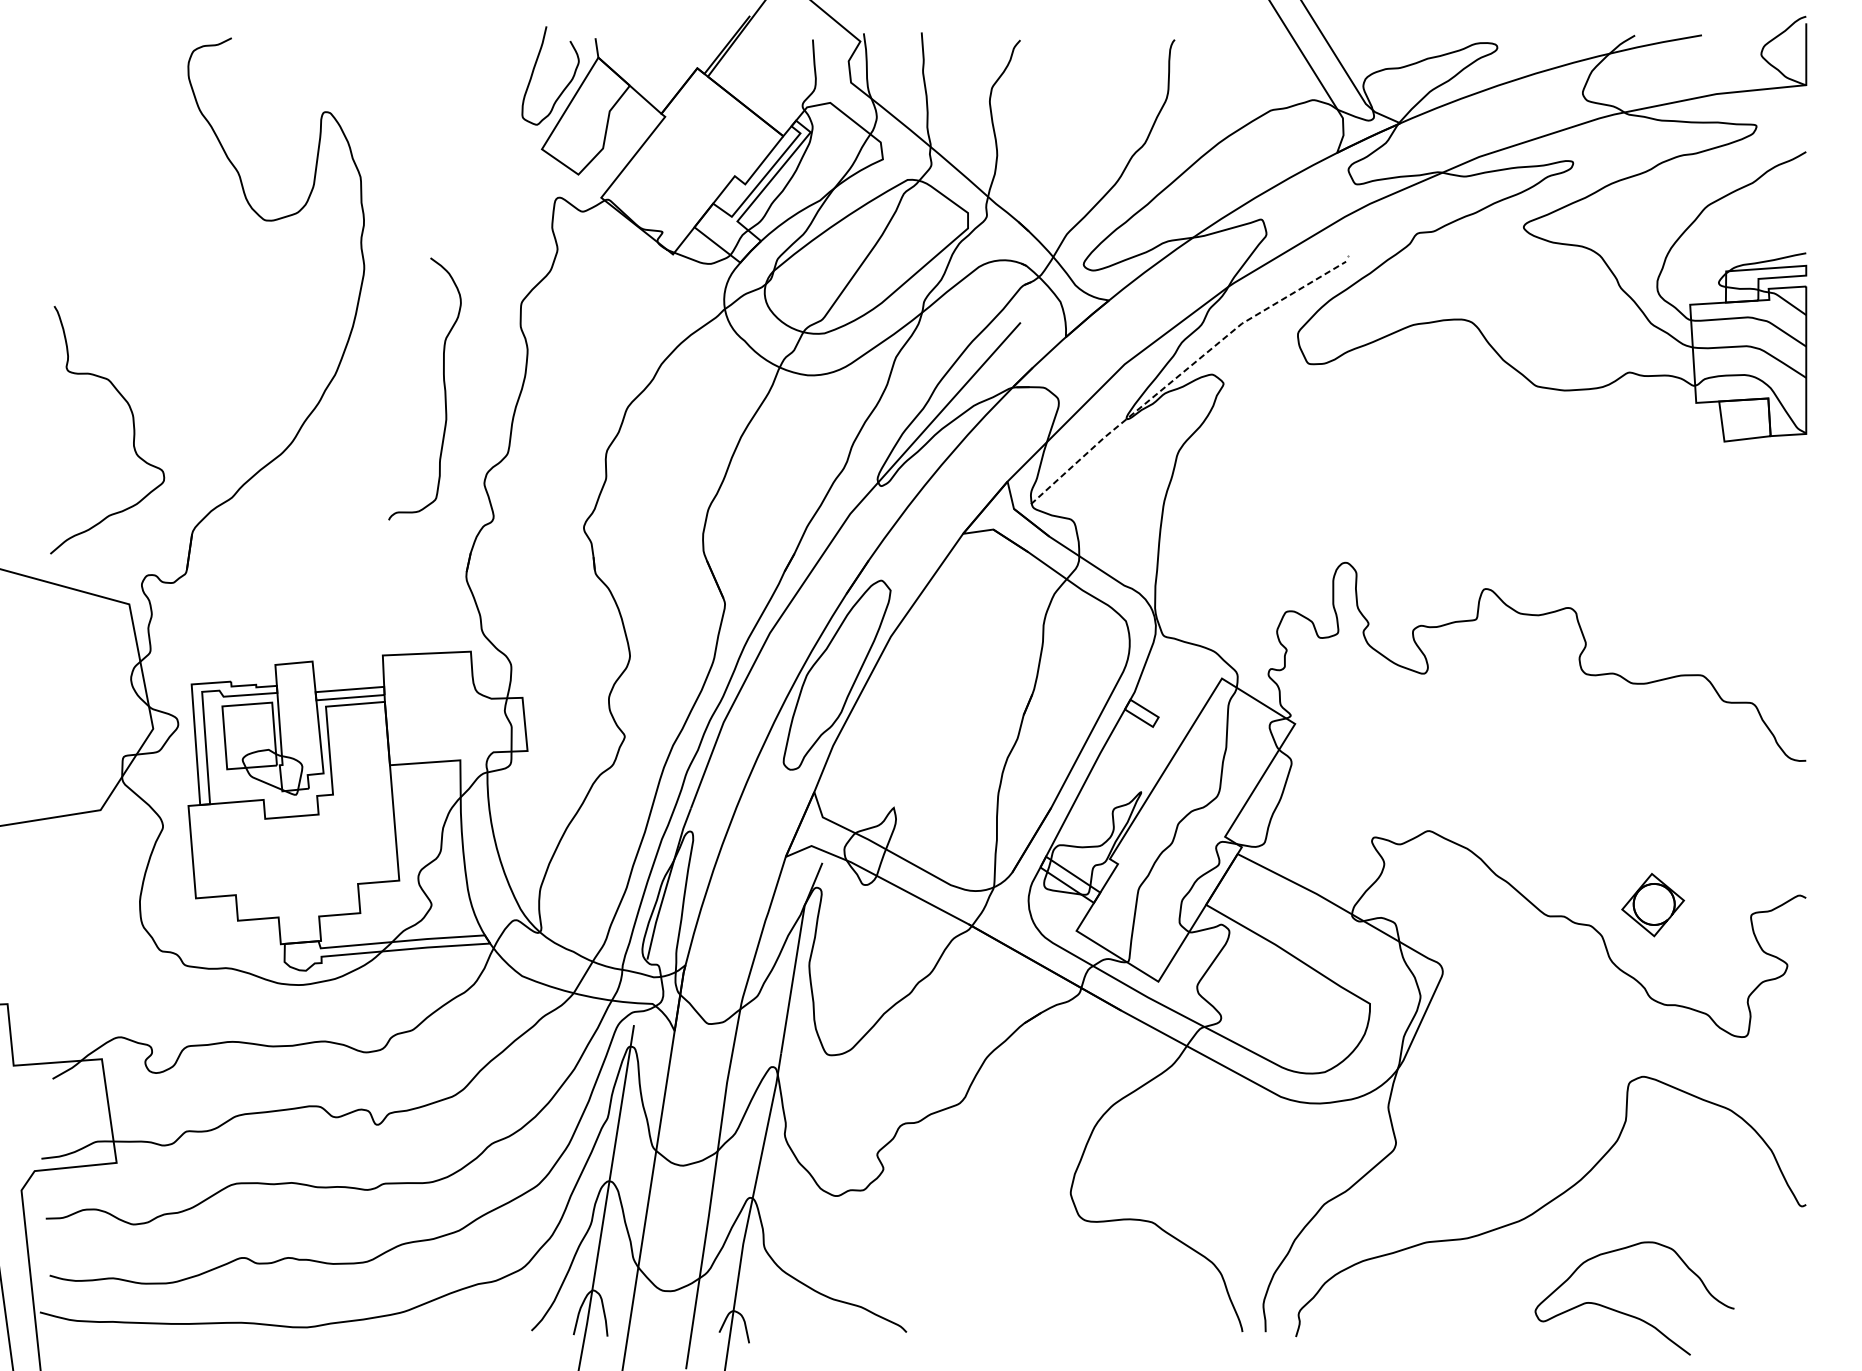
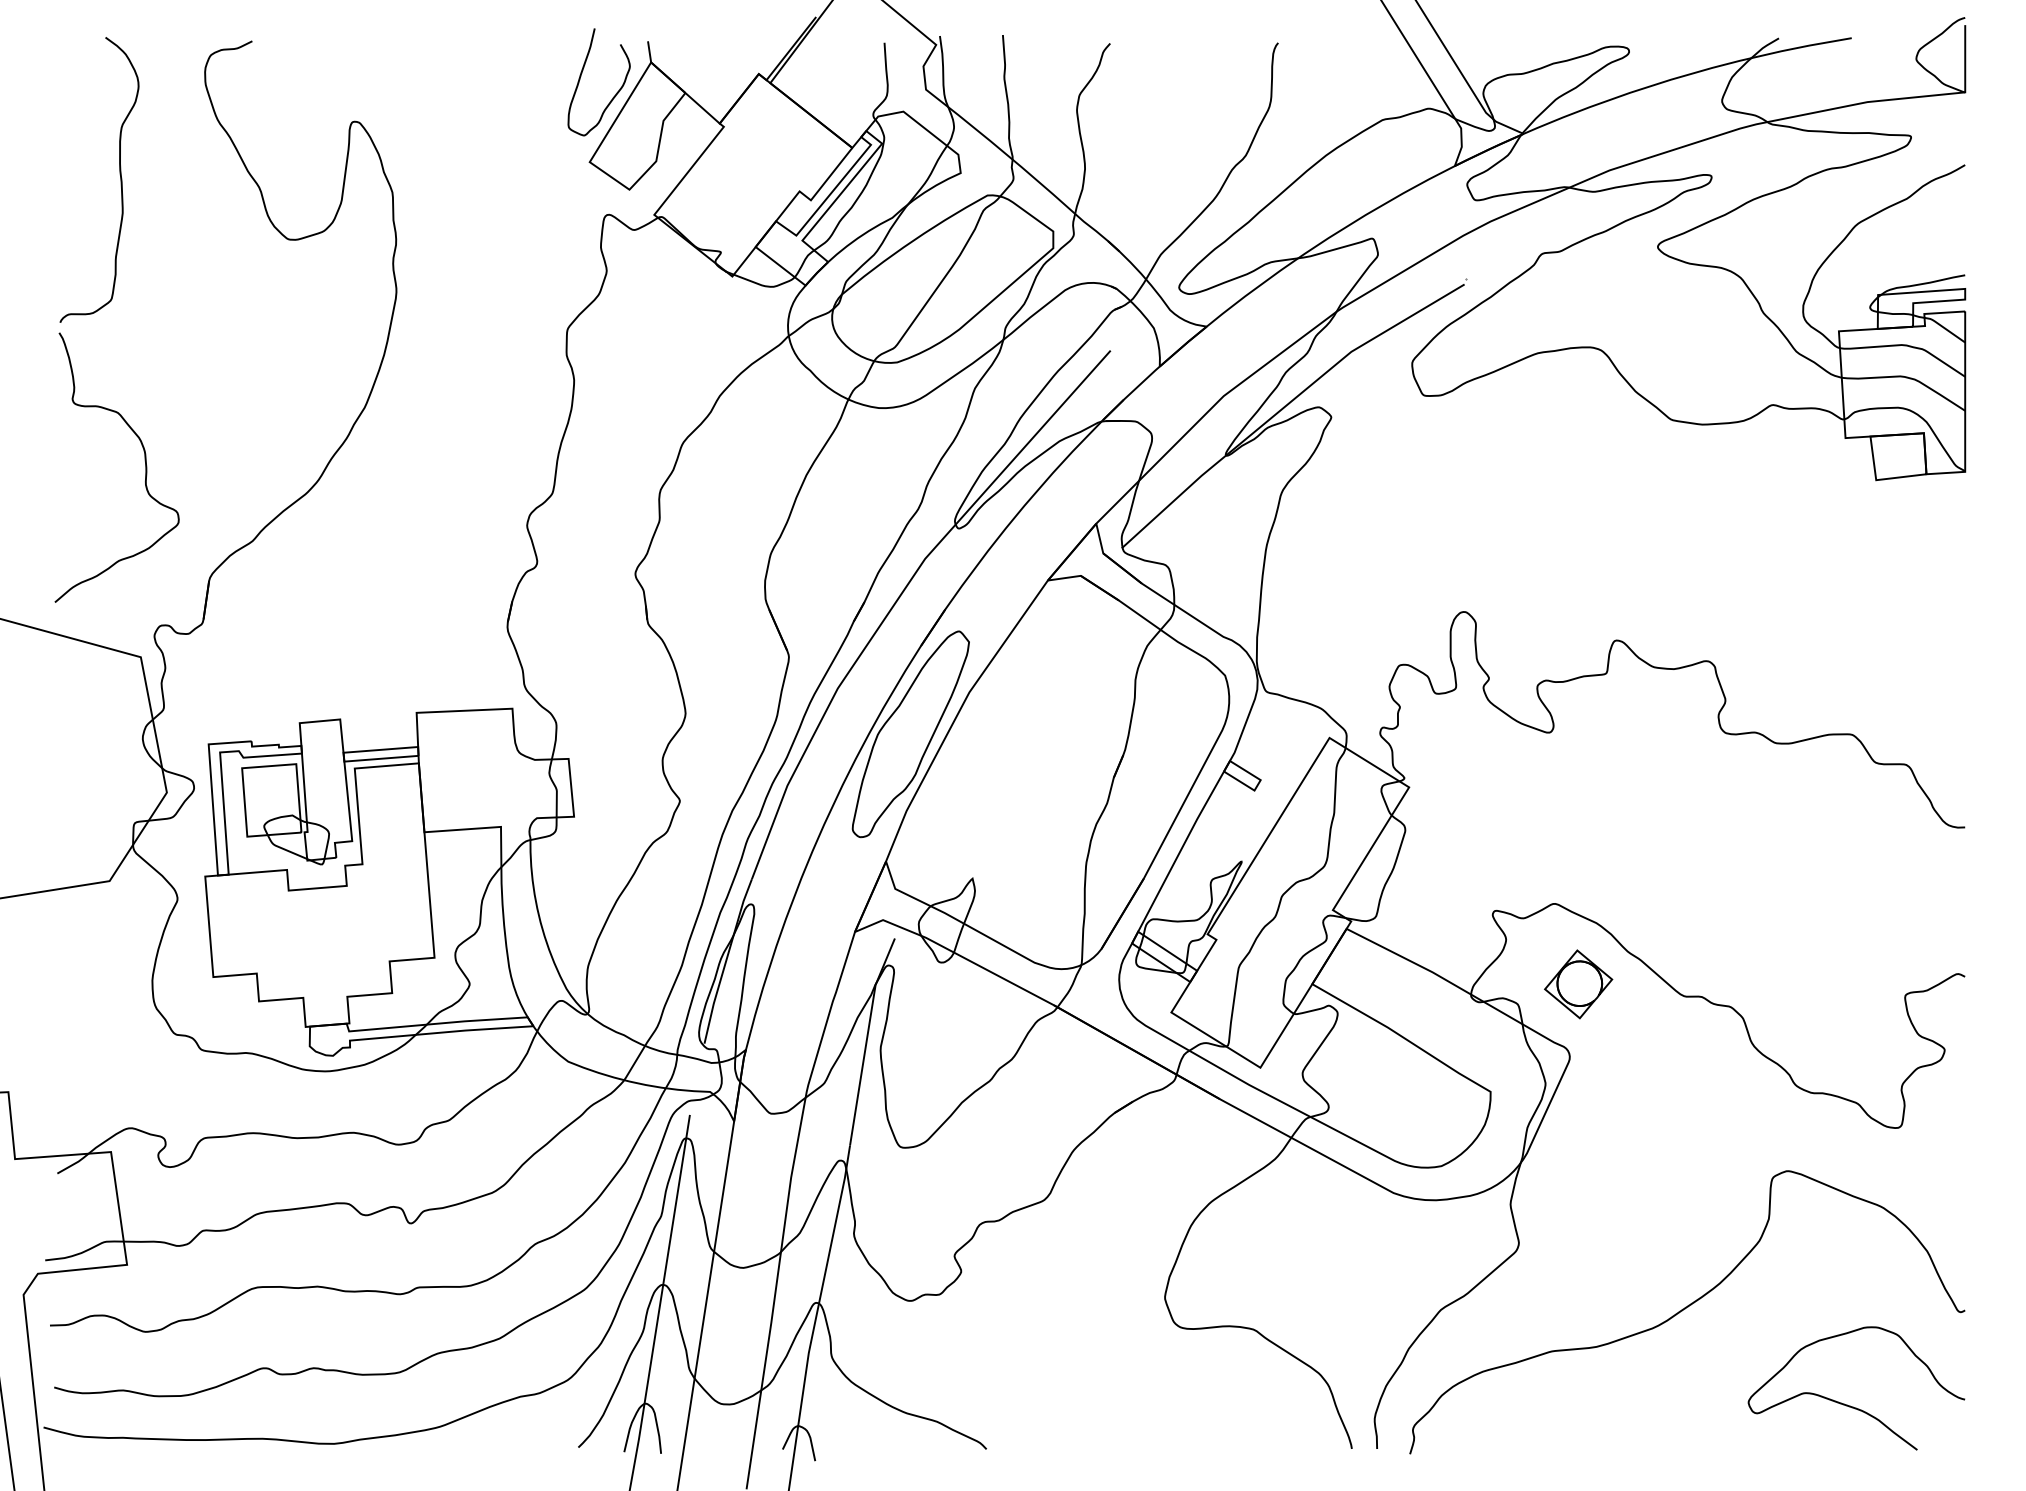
line: (1182, 372) -> (1286, 405), dashed -> solid
curve: (443, 384) -> (119, 174), moved
part: (1653, 905) -> (1578, 984), moved
curve: (1629, 1314) -> (1850, 1405), moved

